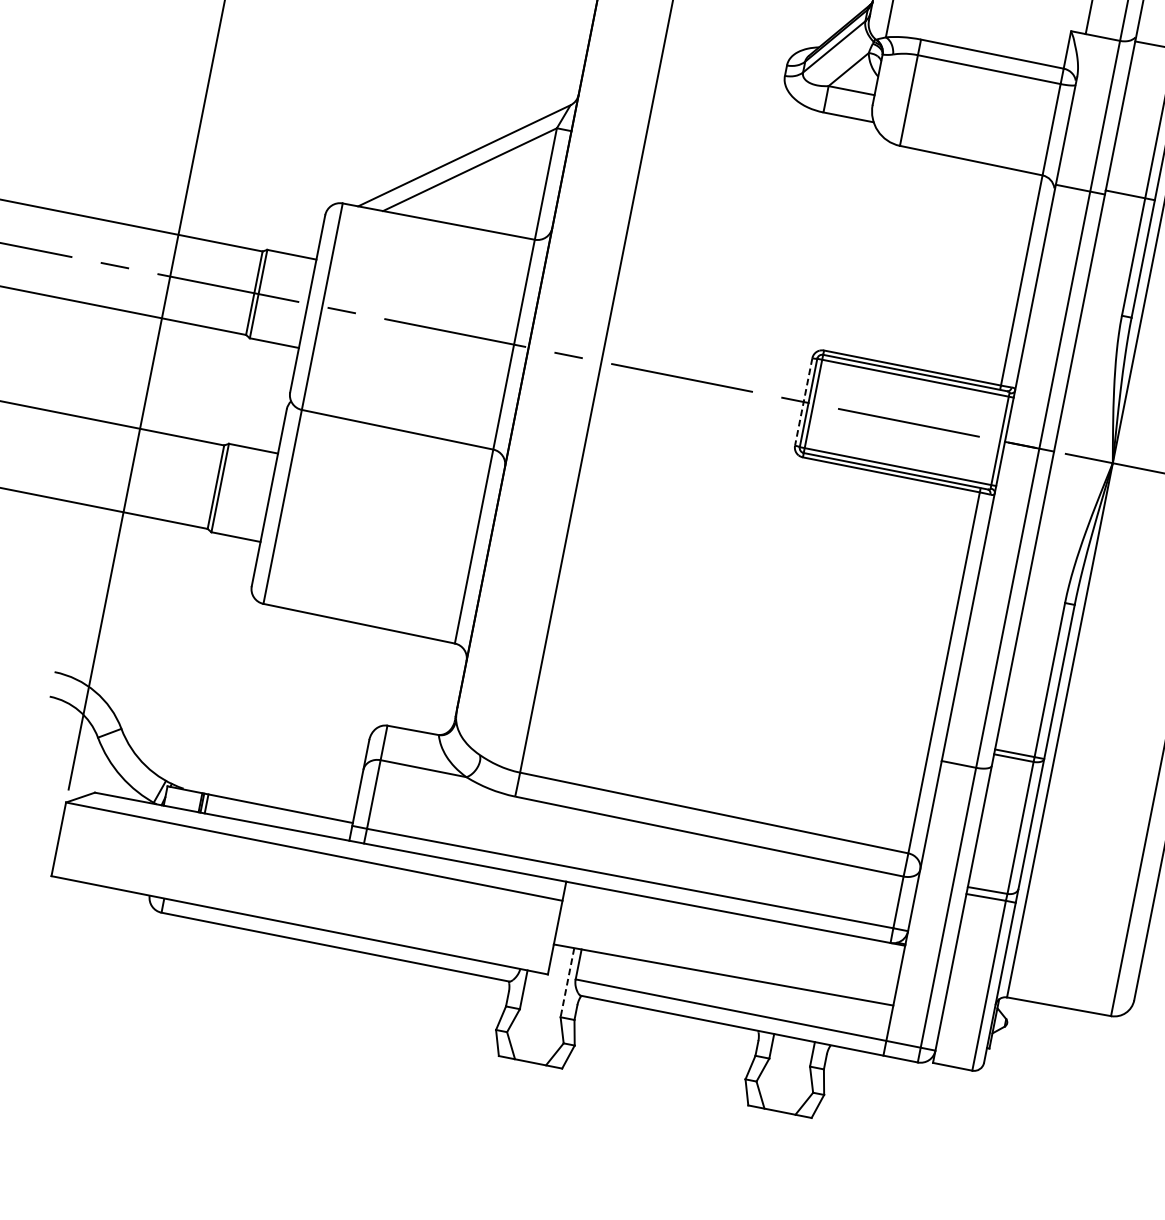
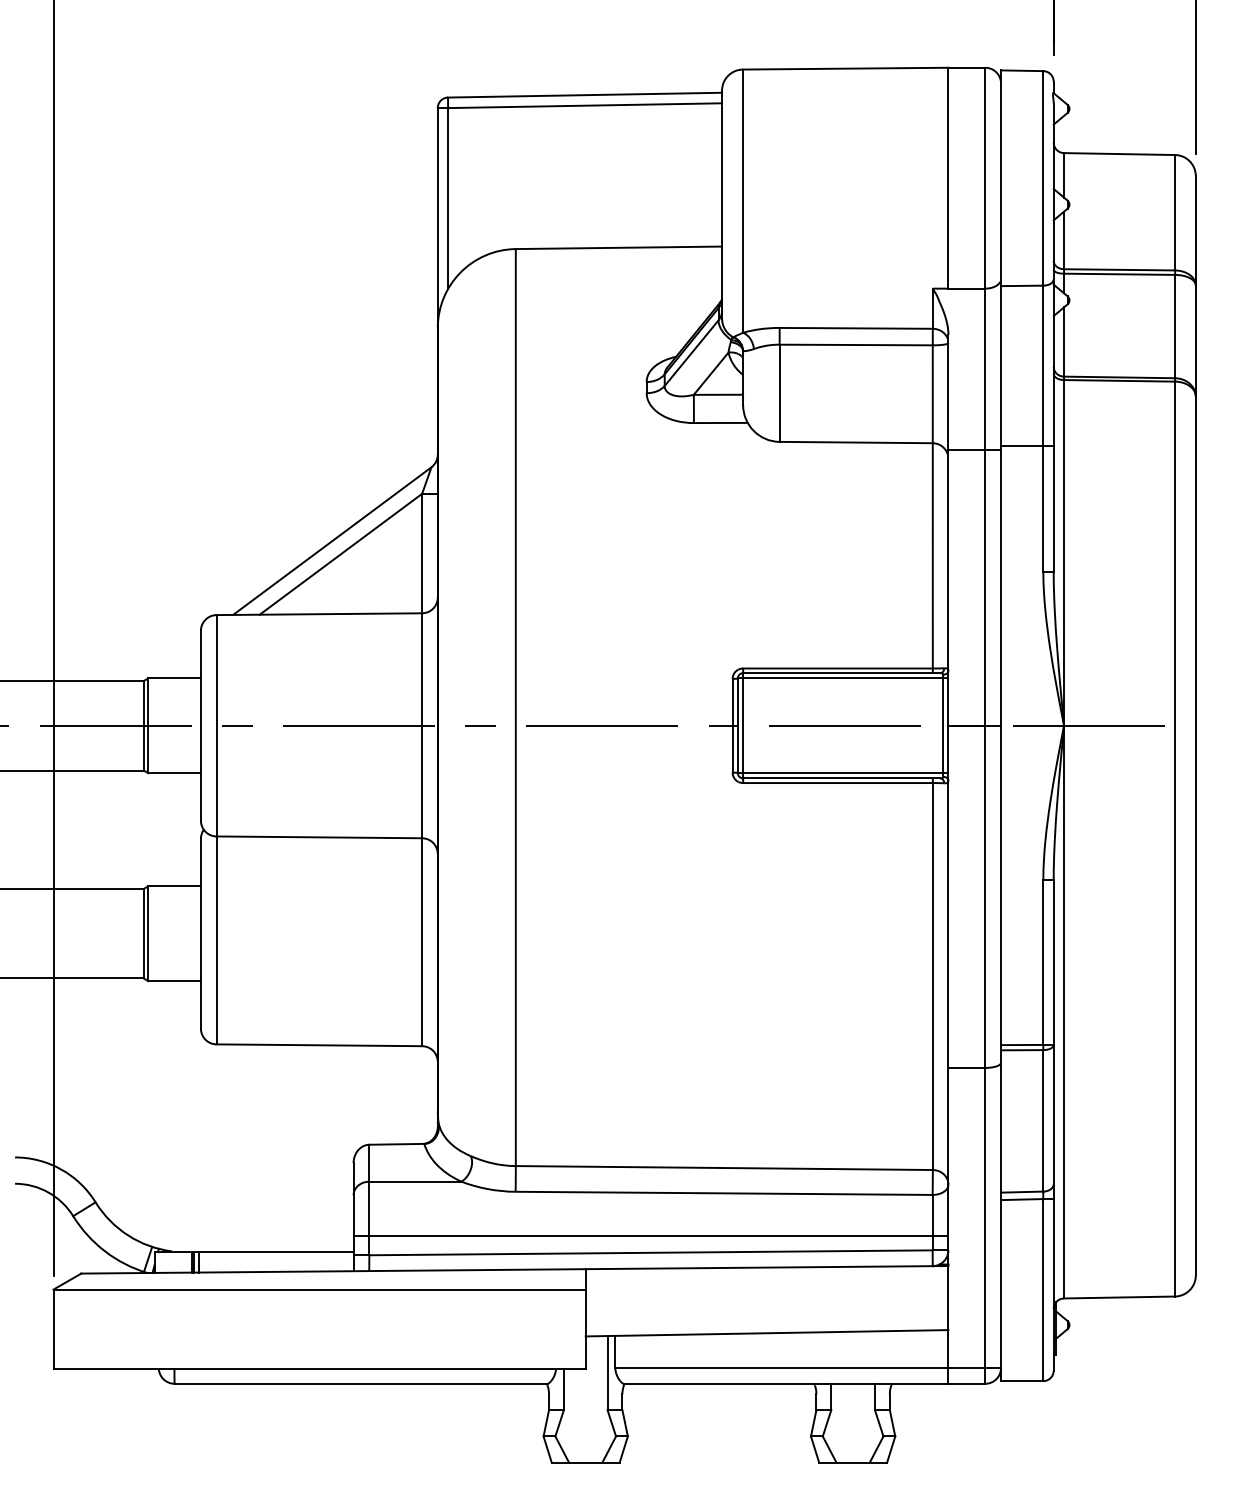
line: (803, 401) -> (732, 725), dashed -> solid
line: (632, 863) -> (650, 1236), added
line: (567, 983) -> (607, 1373), dashed -> solid

